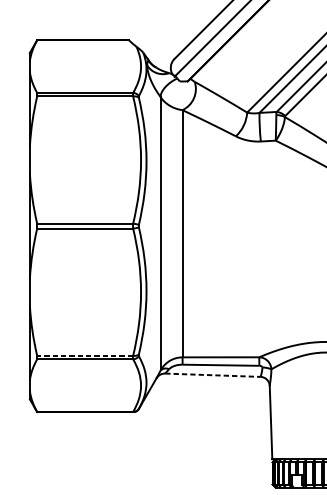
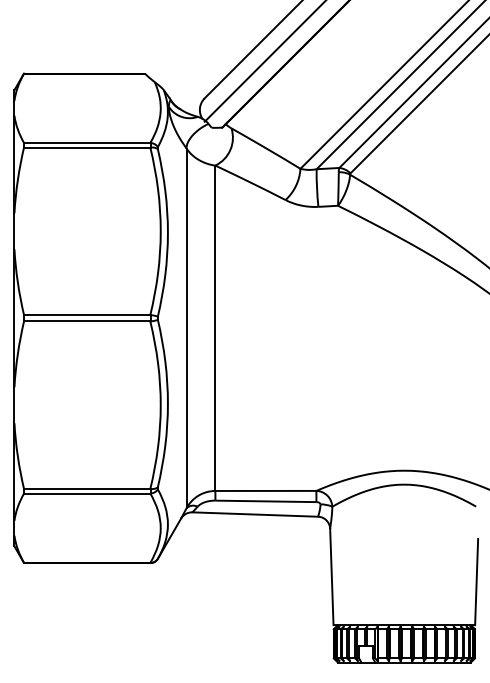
line: (84, 356) -> (86, 489), dashed -> solid
line: (213, 375) -> (255, 514), dashed -> solid

